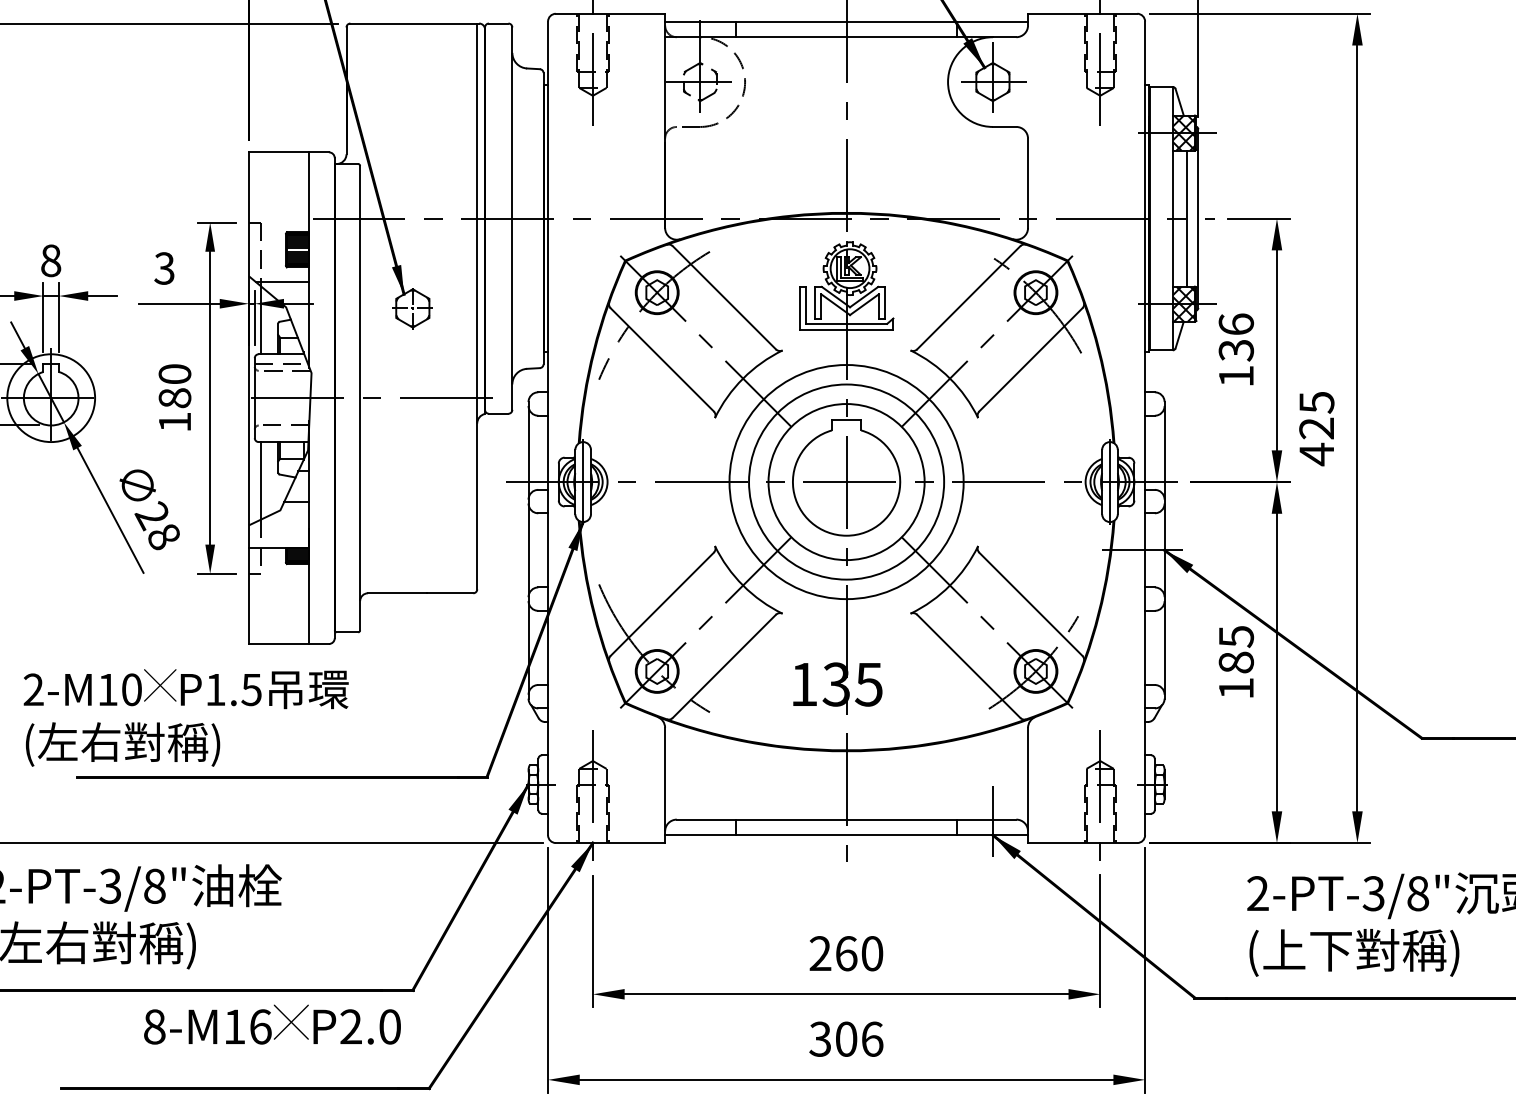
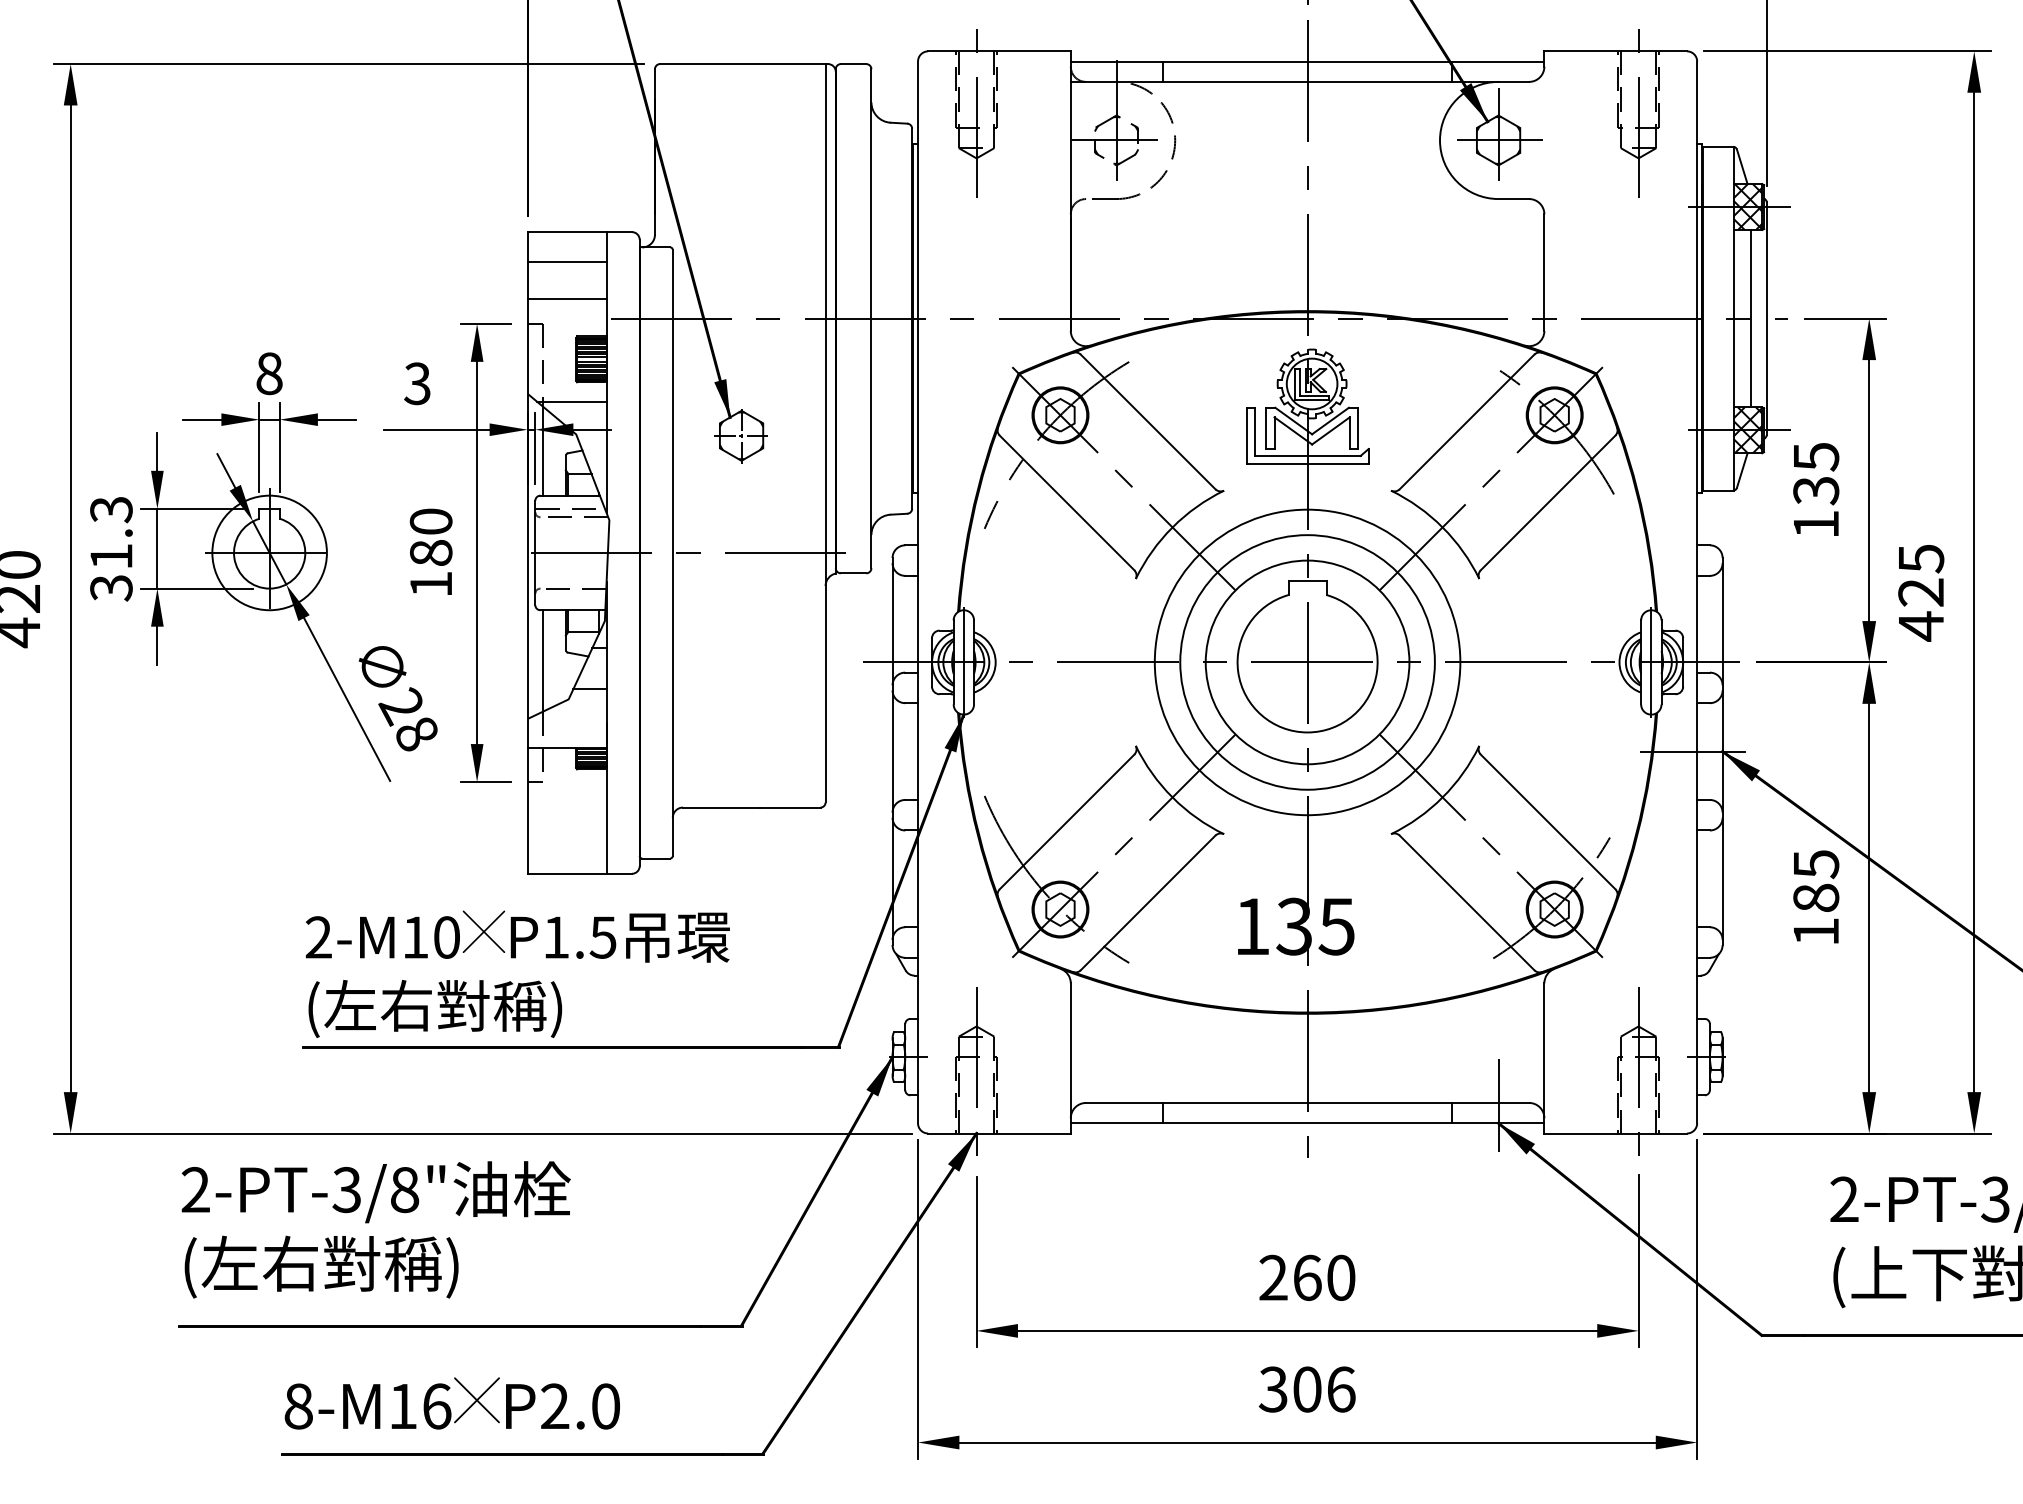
line: (278, 175) -> (566, 262), added
line: (278, 203) -> (566, 298), added
text: (1236, 324) -> (1816, 456), 136 -> 135
text: (185, 718) -> (517, 974), moved
text: (271, 1024) -> (451, 1403), moved

